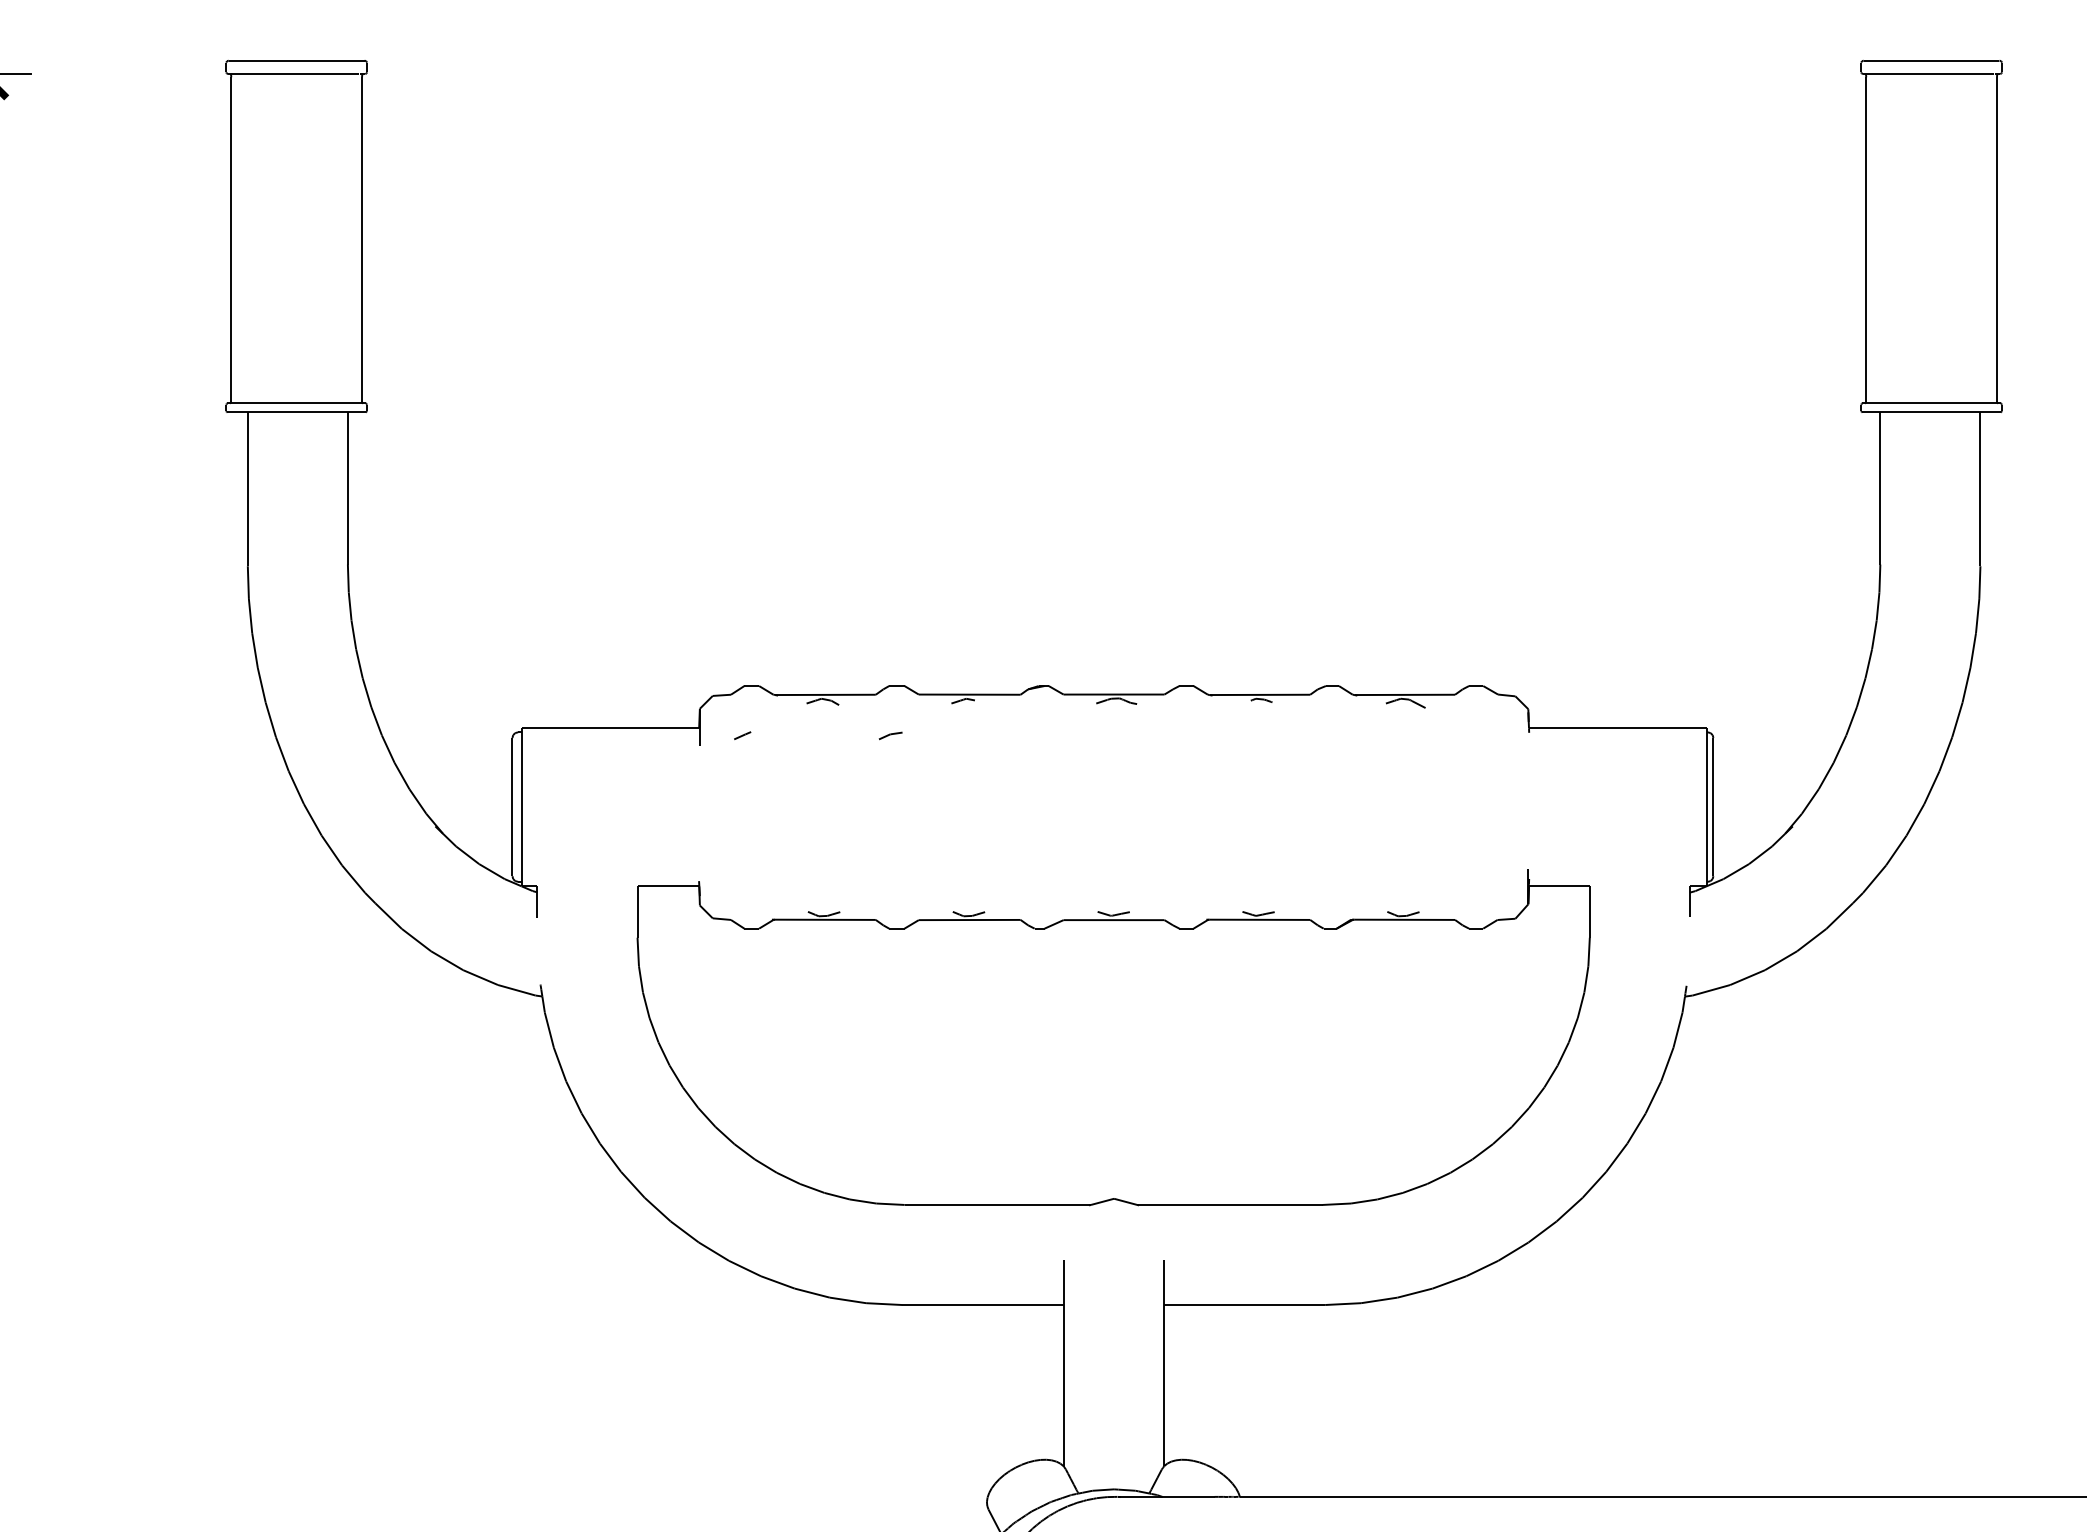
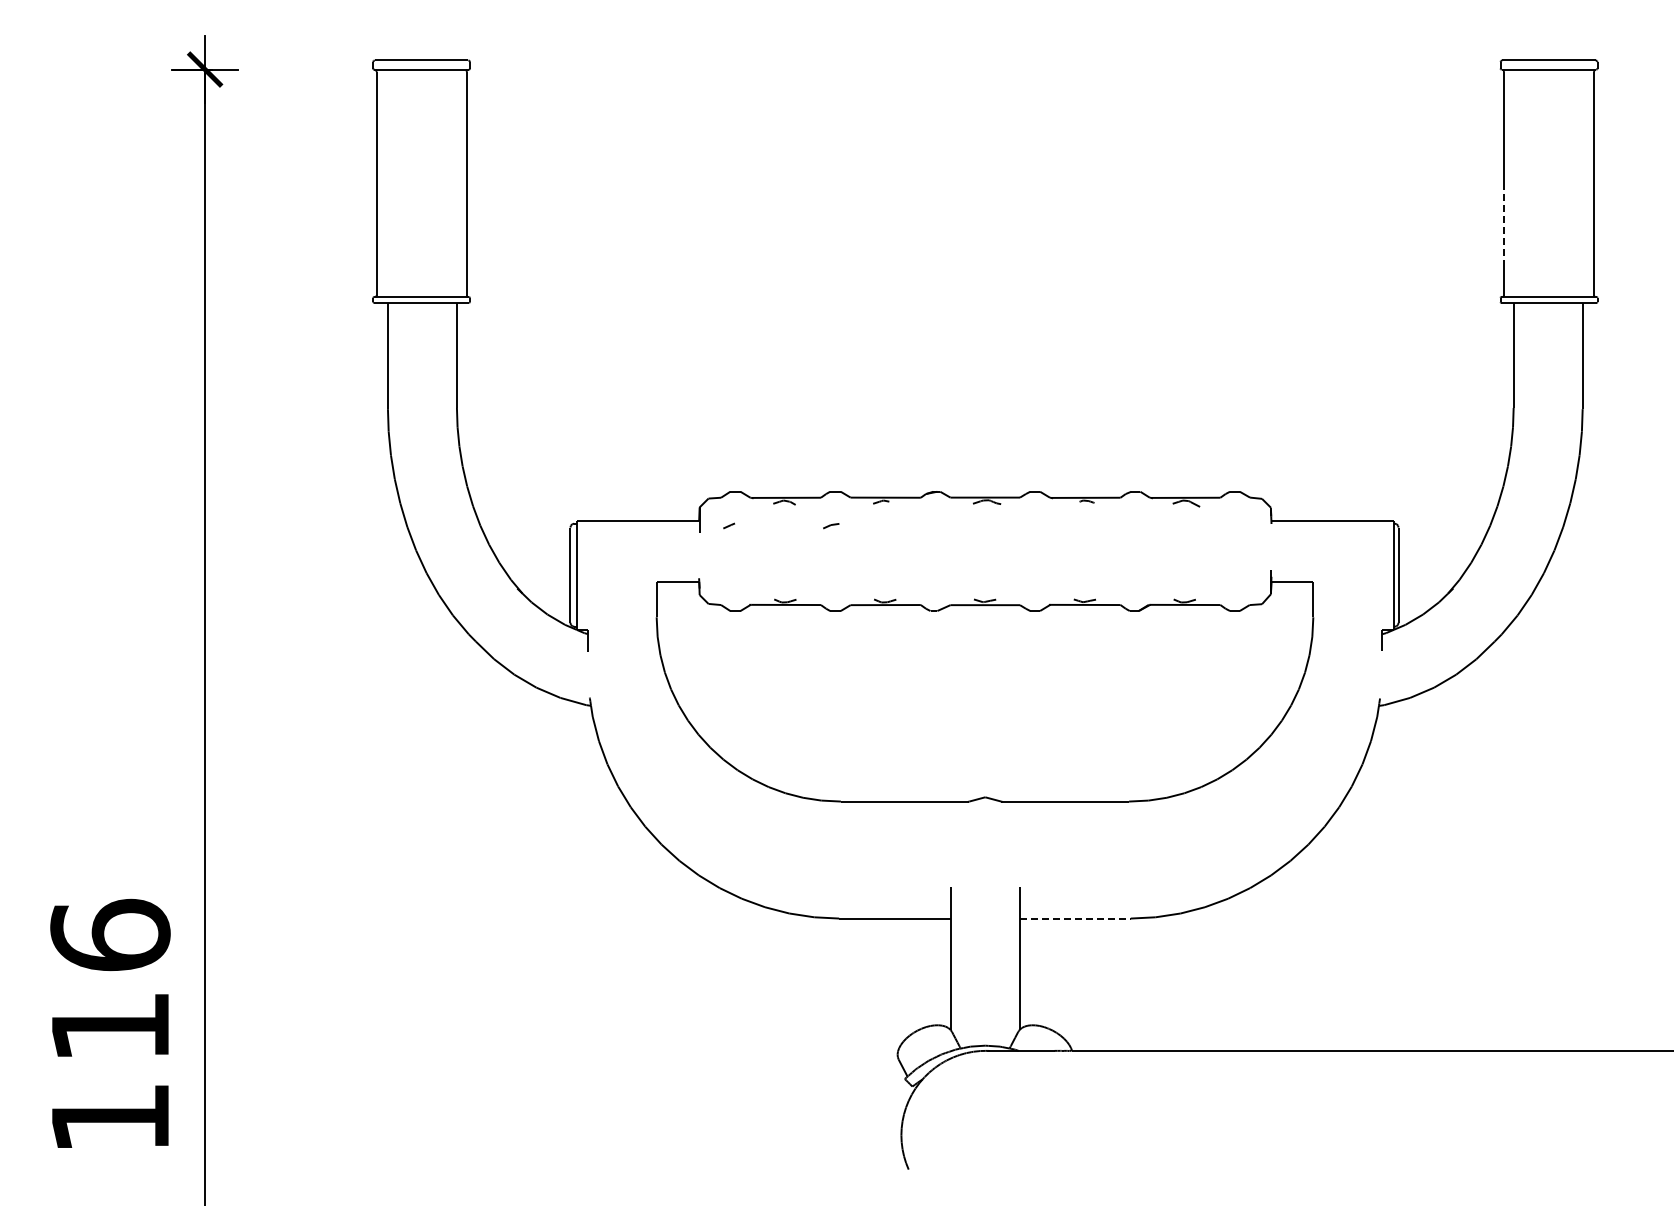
line: (1865, 299) -> (1503, 225), solid -> dashed
part: (1112, 1038) -> (984, 686), moved
line: (1244, 1304) -> (1075, 918), solid -> dashed

